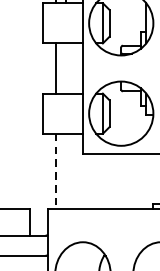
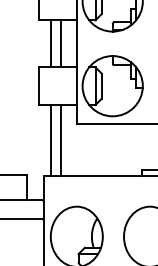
line: (65, 68) -> (60, 43), added
line: (55, 171) -> (51, 140), dashed -> solid
line: (65, 171) -> (60, 140), added

